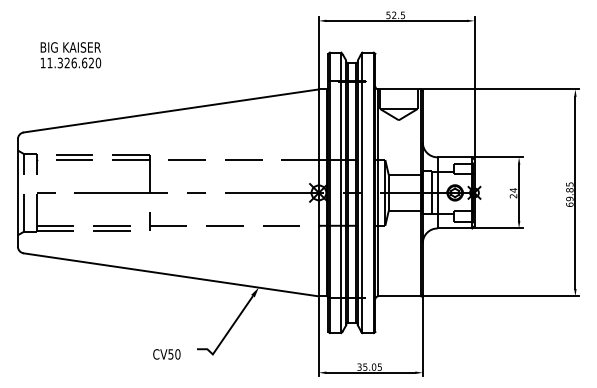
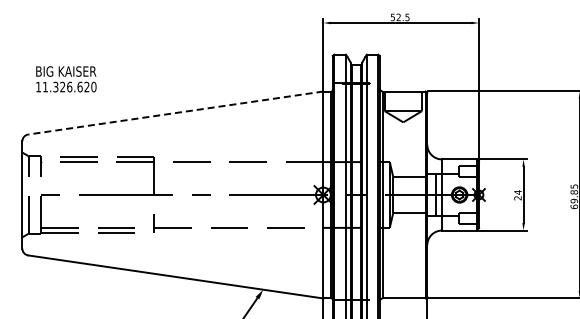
text: (70, 55) -> (65, 79), moved
line: (170, 111) -> (174, 113), solid -> dashed

